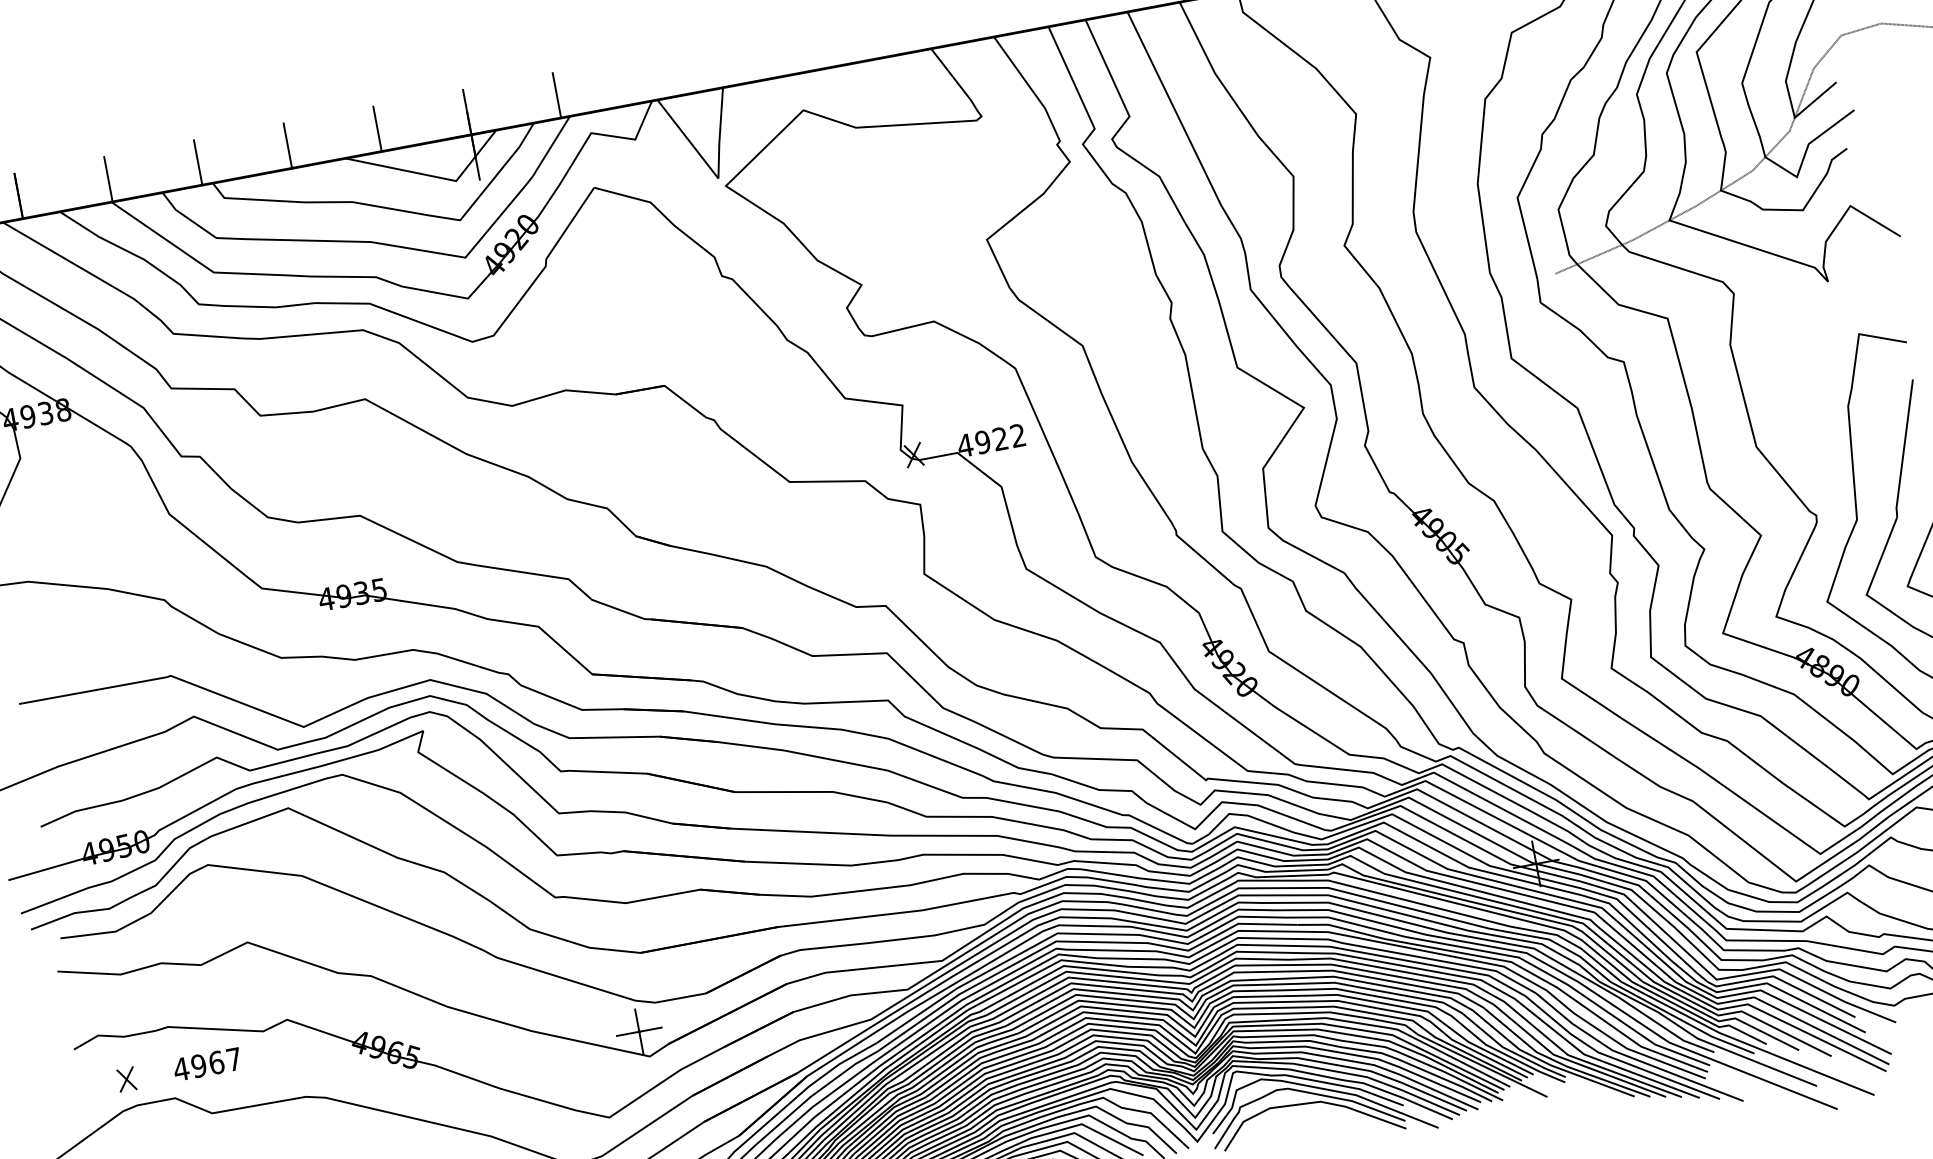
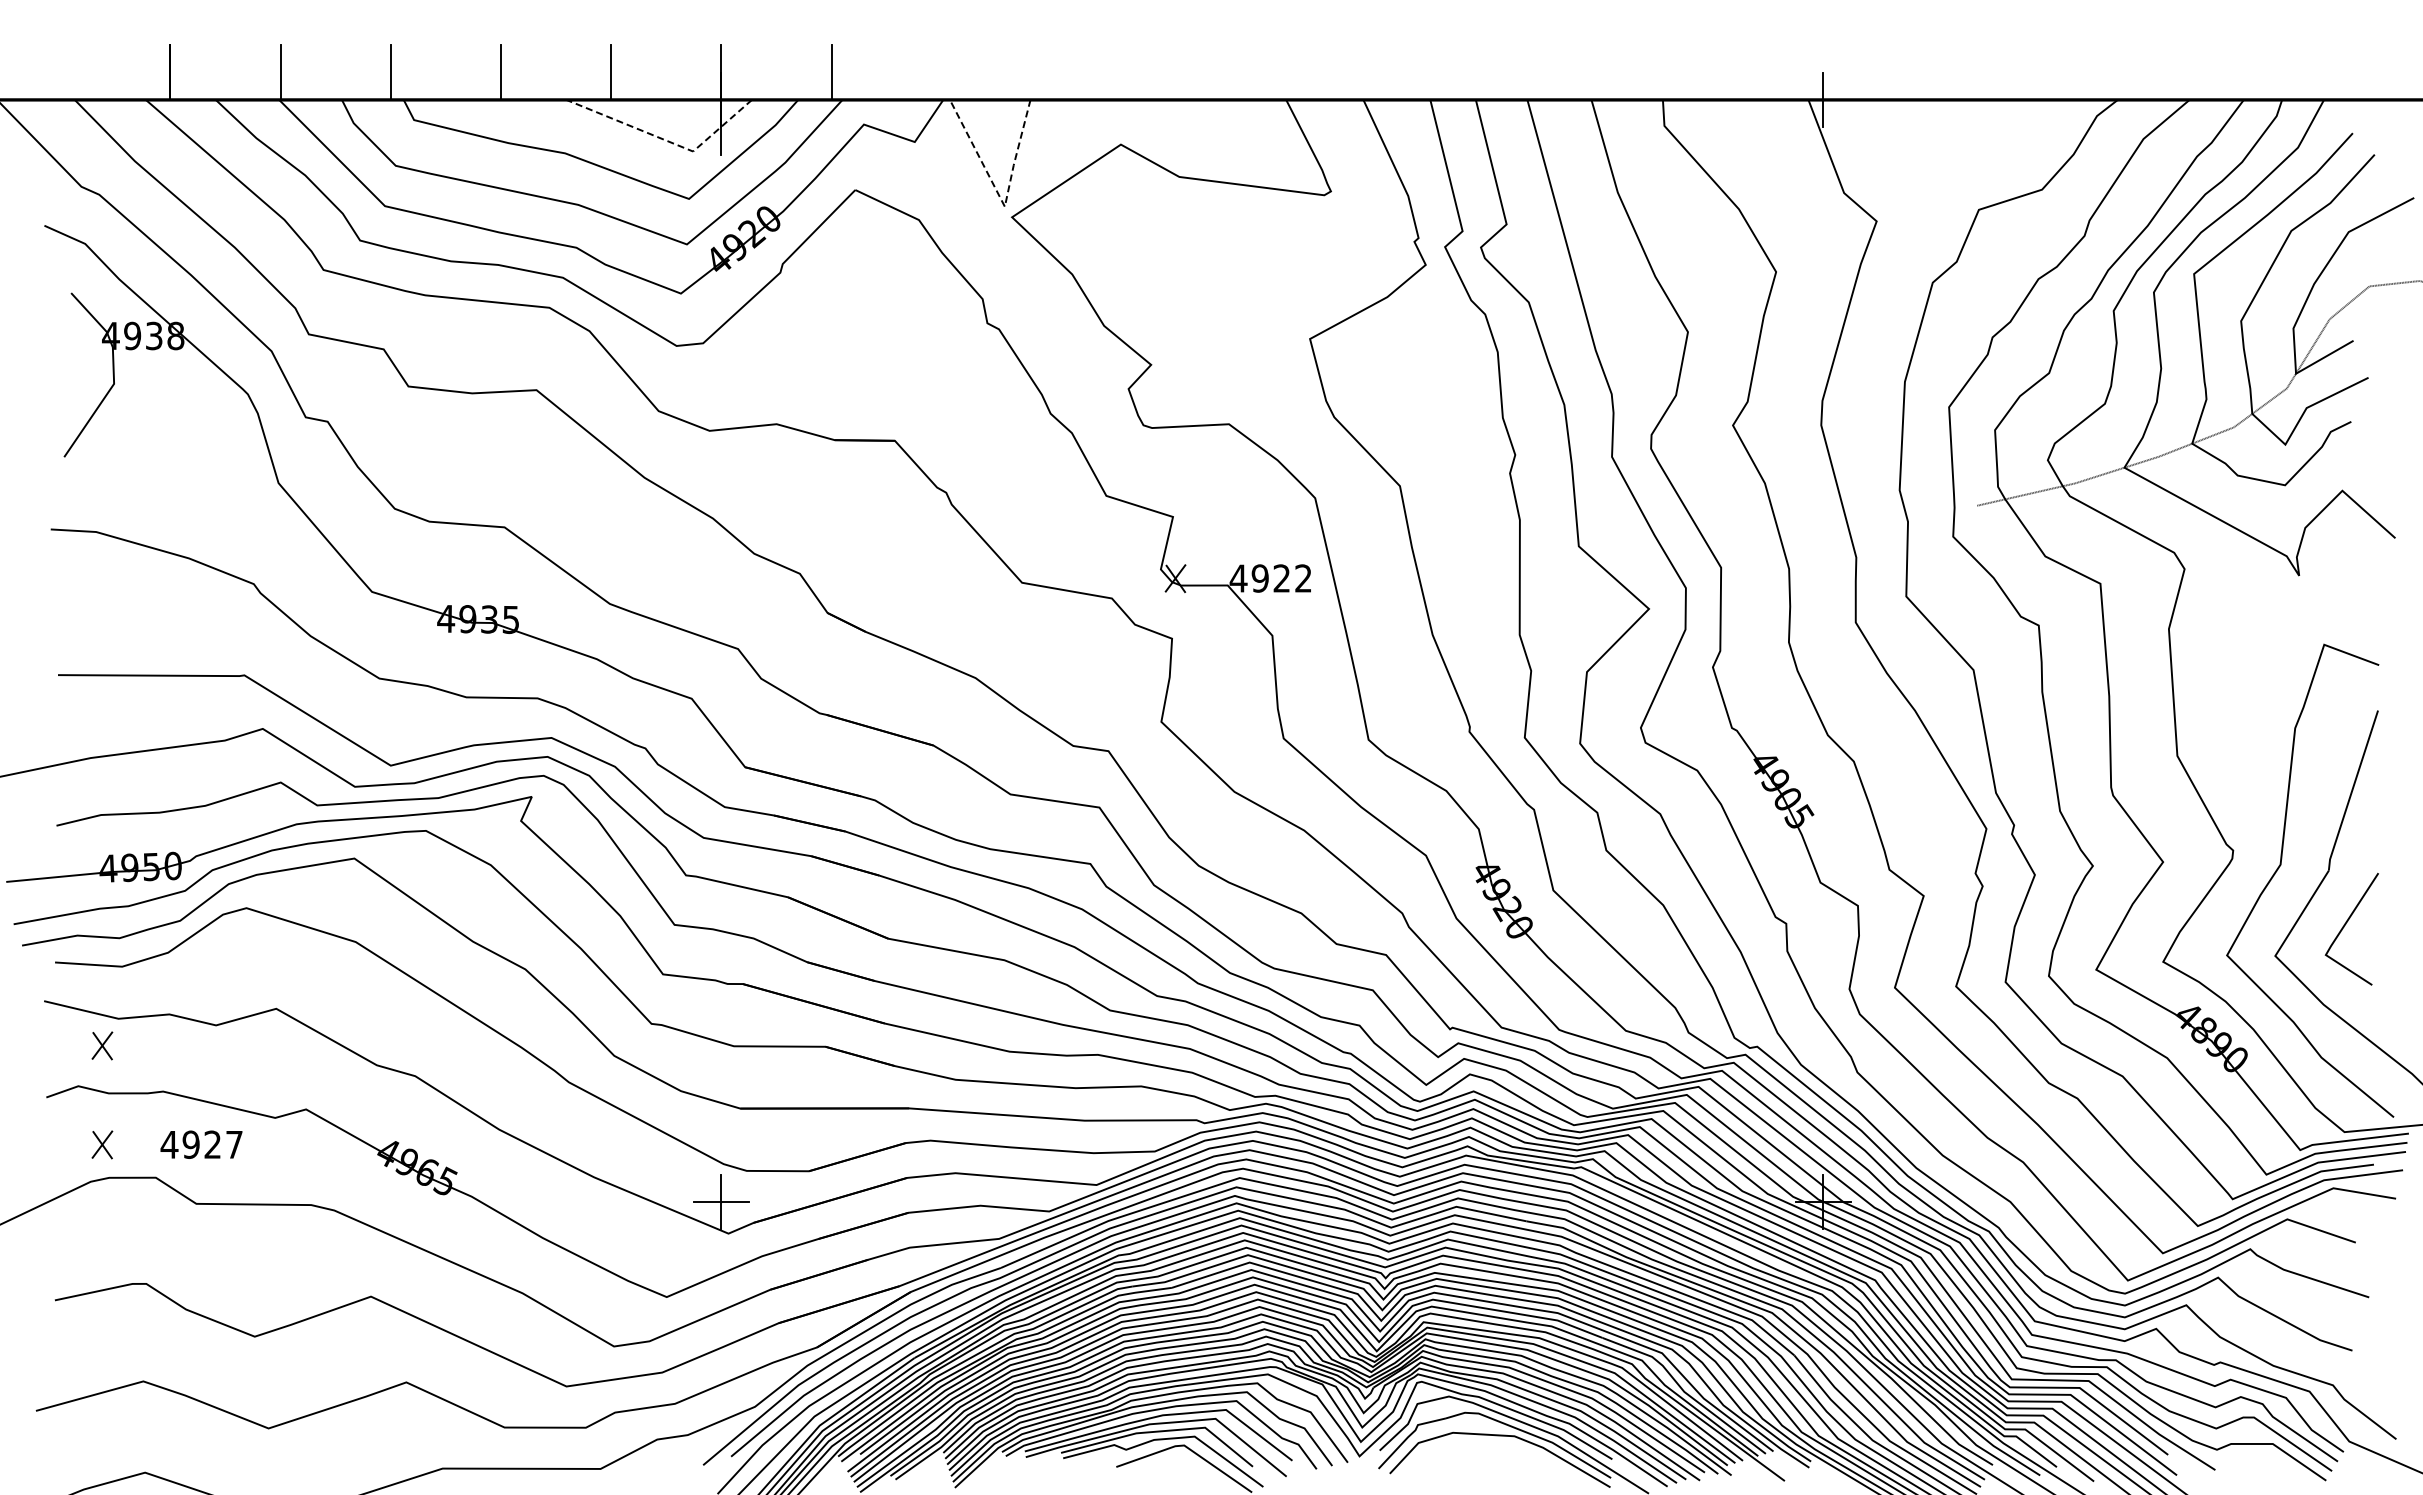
line: (432, 176) -> (666, 140), solid -> dashed
line: (716, 176) -> (1003, 203), solid -> dashed
part: (111, 998) -> (102, 1045), added
text: (216, 1062) -> (212, 1144), 4967 -> 4927

